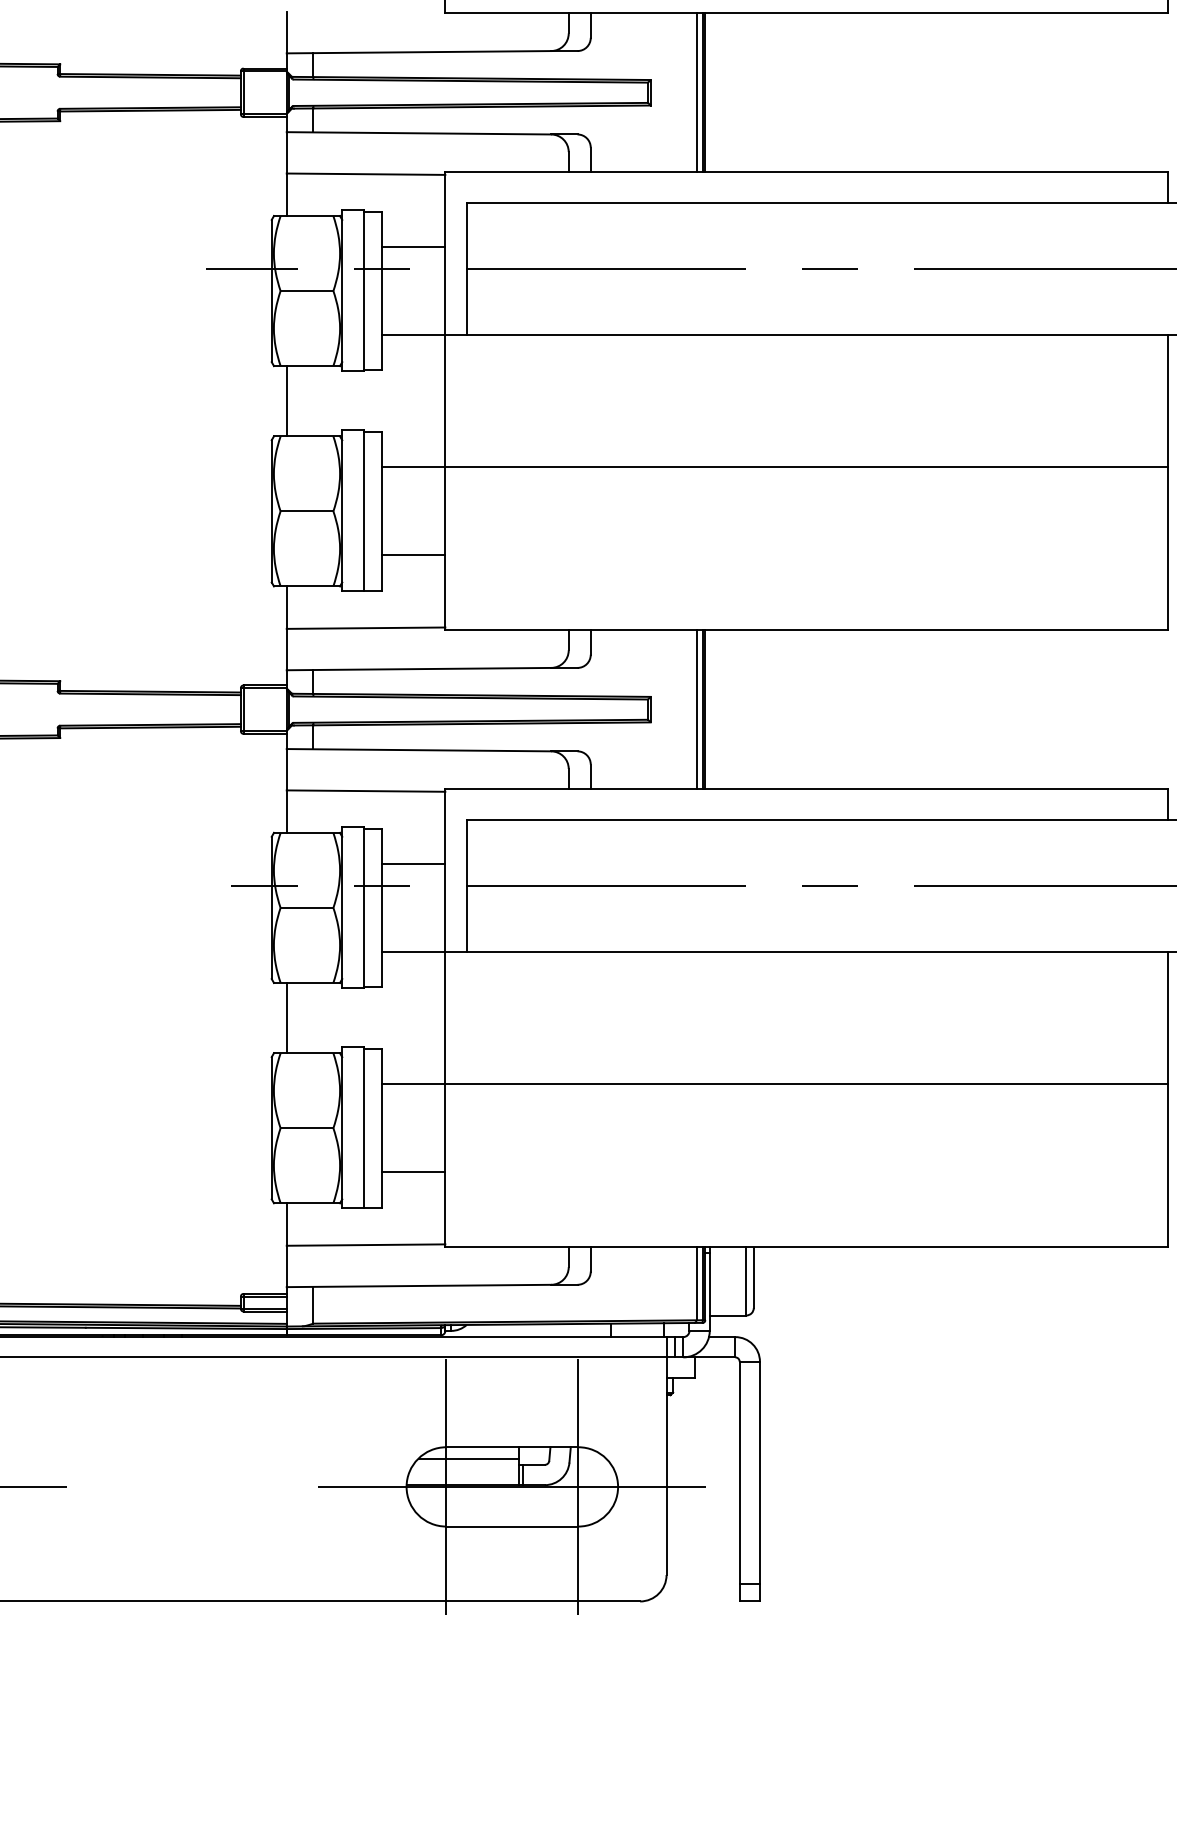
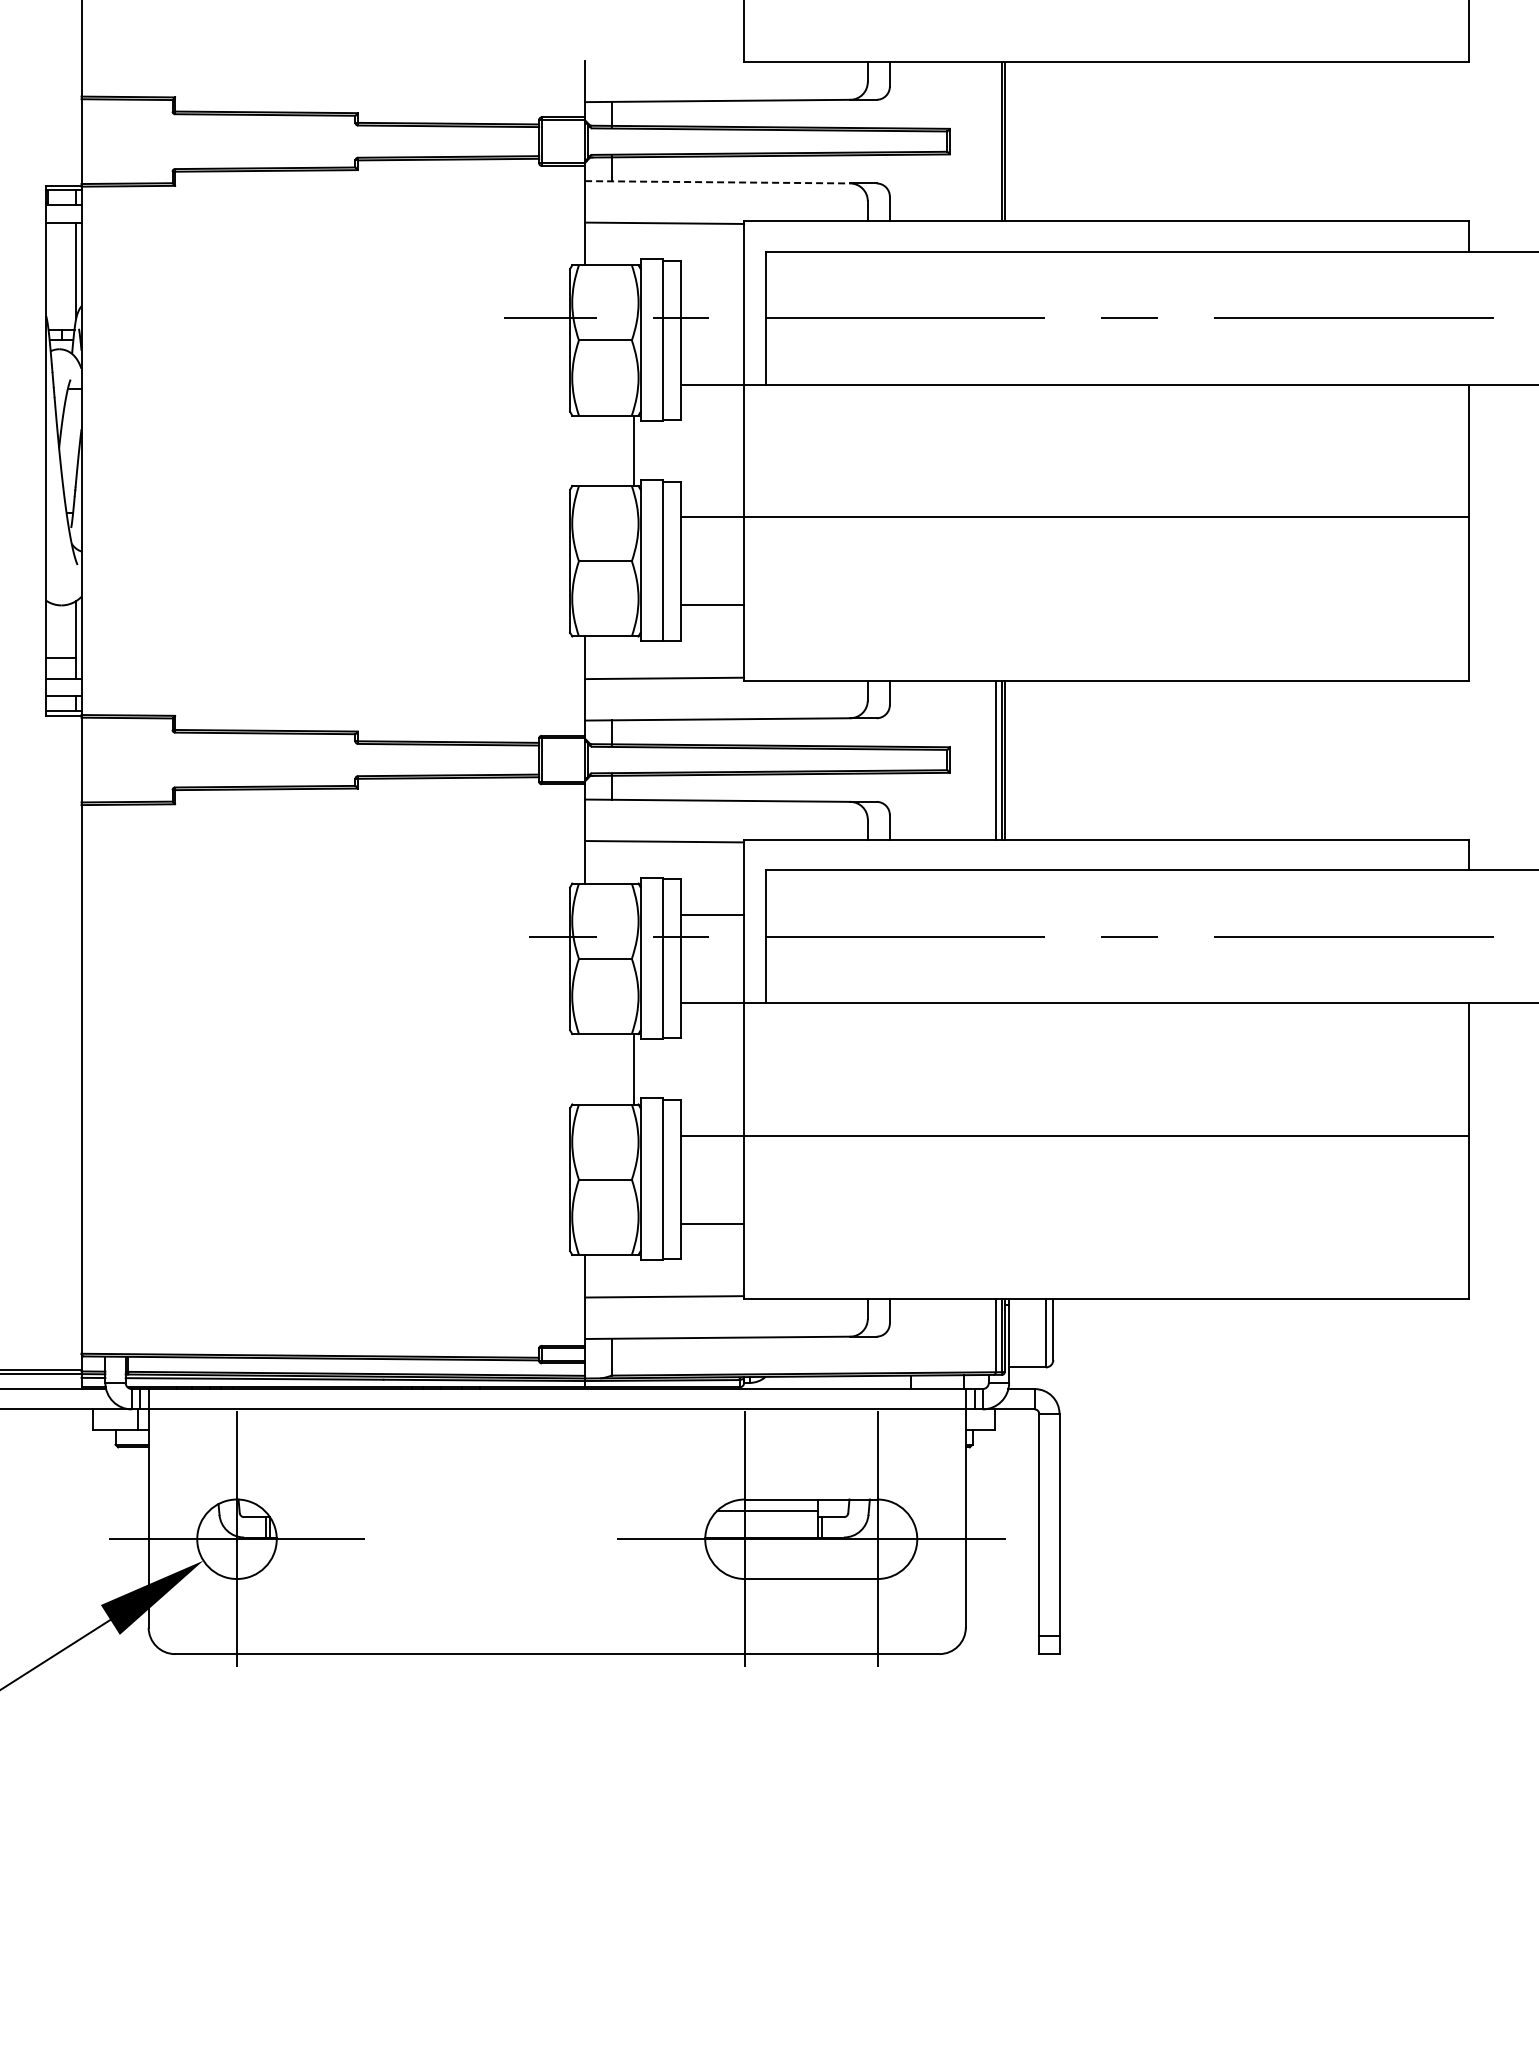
line: (696, 92) -> (995, 141), removed
line: (418, 133) -> (717, 182), solid -> dashed
line: (413, 247) -> (712, 296), removed
line: (287, 400) -> (634, 450), moved
line: (287, 1017) -> (634, 1068), moved

